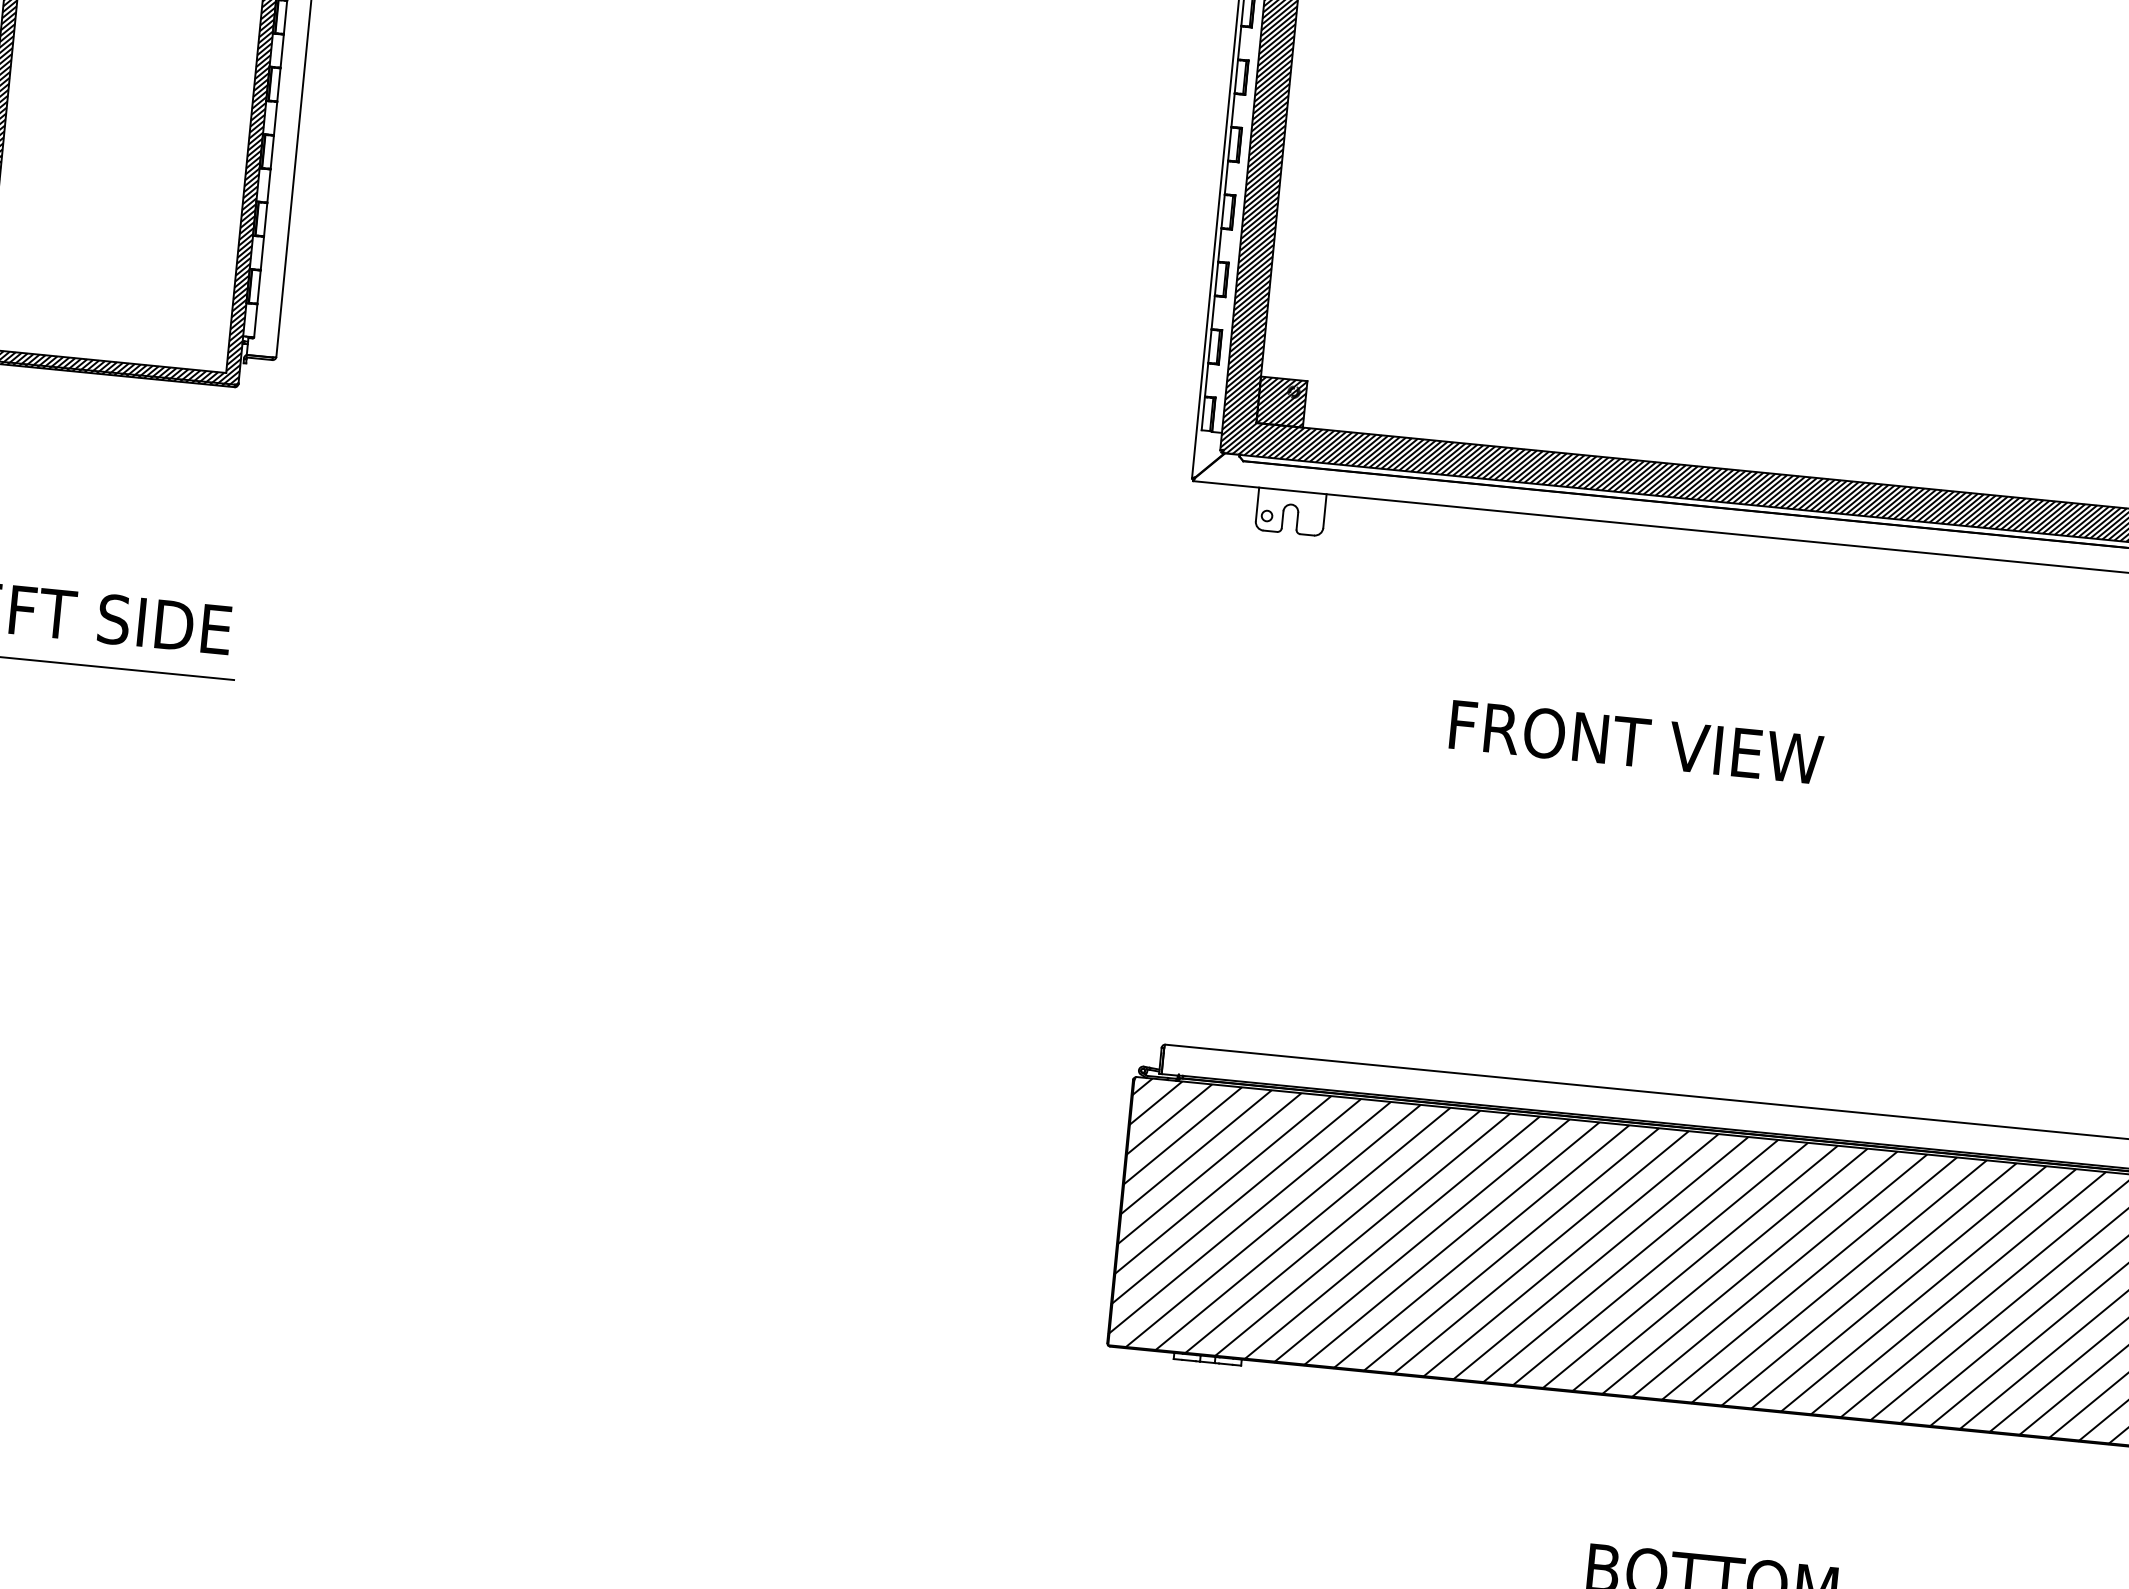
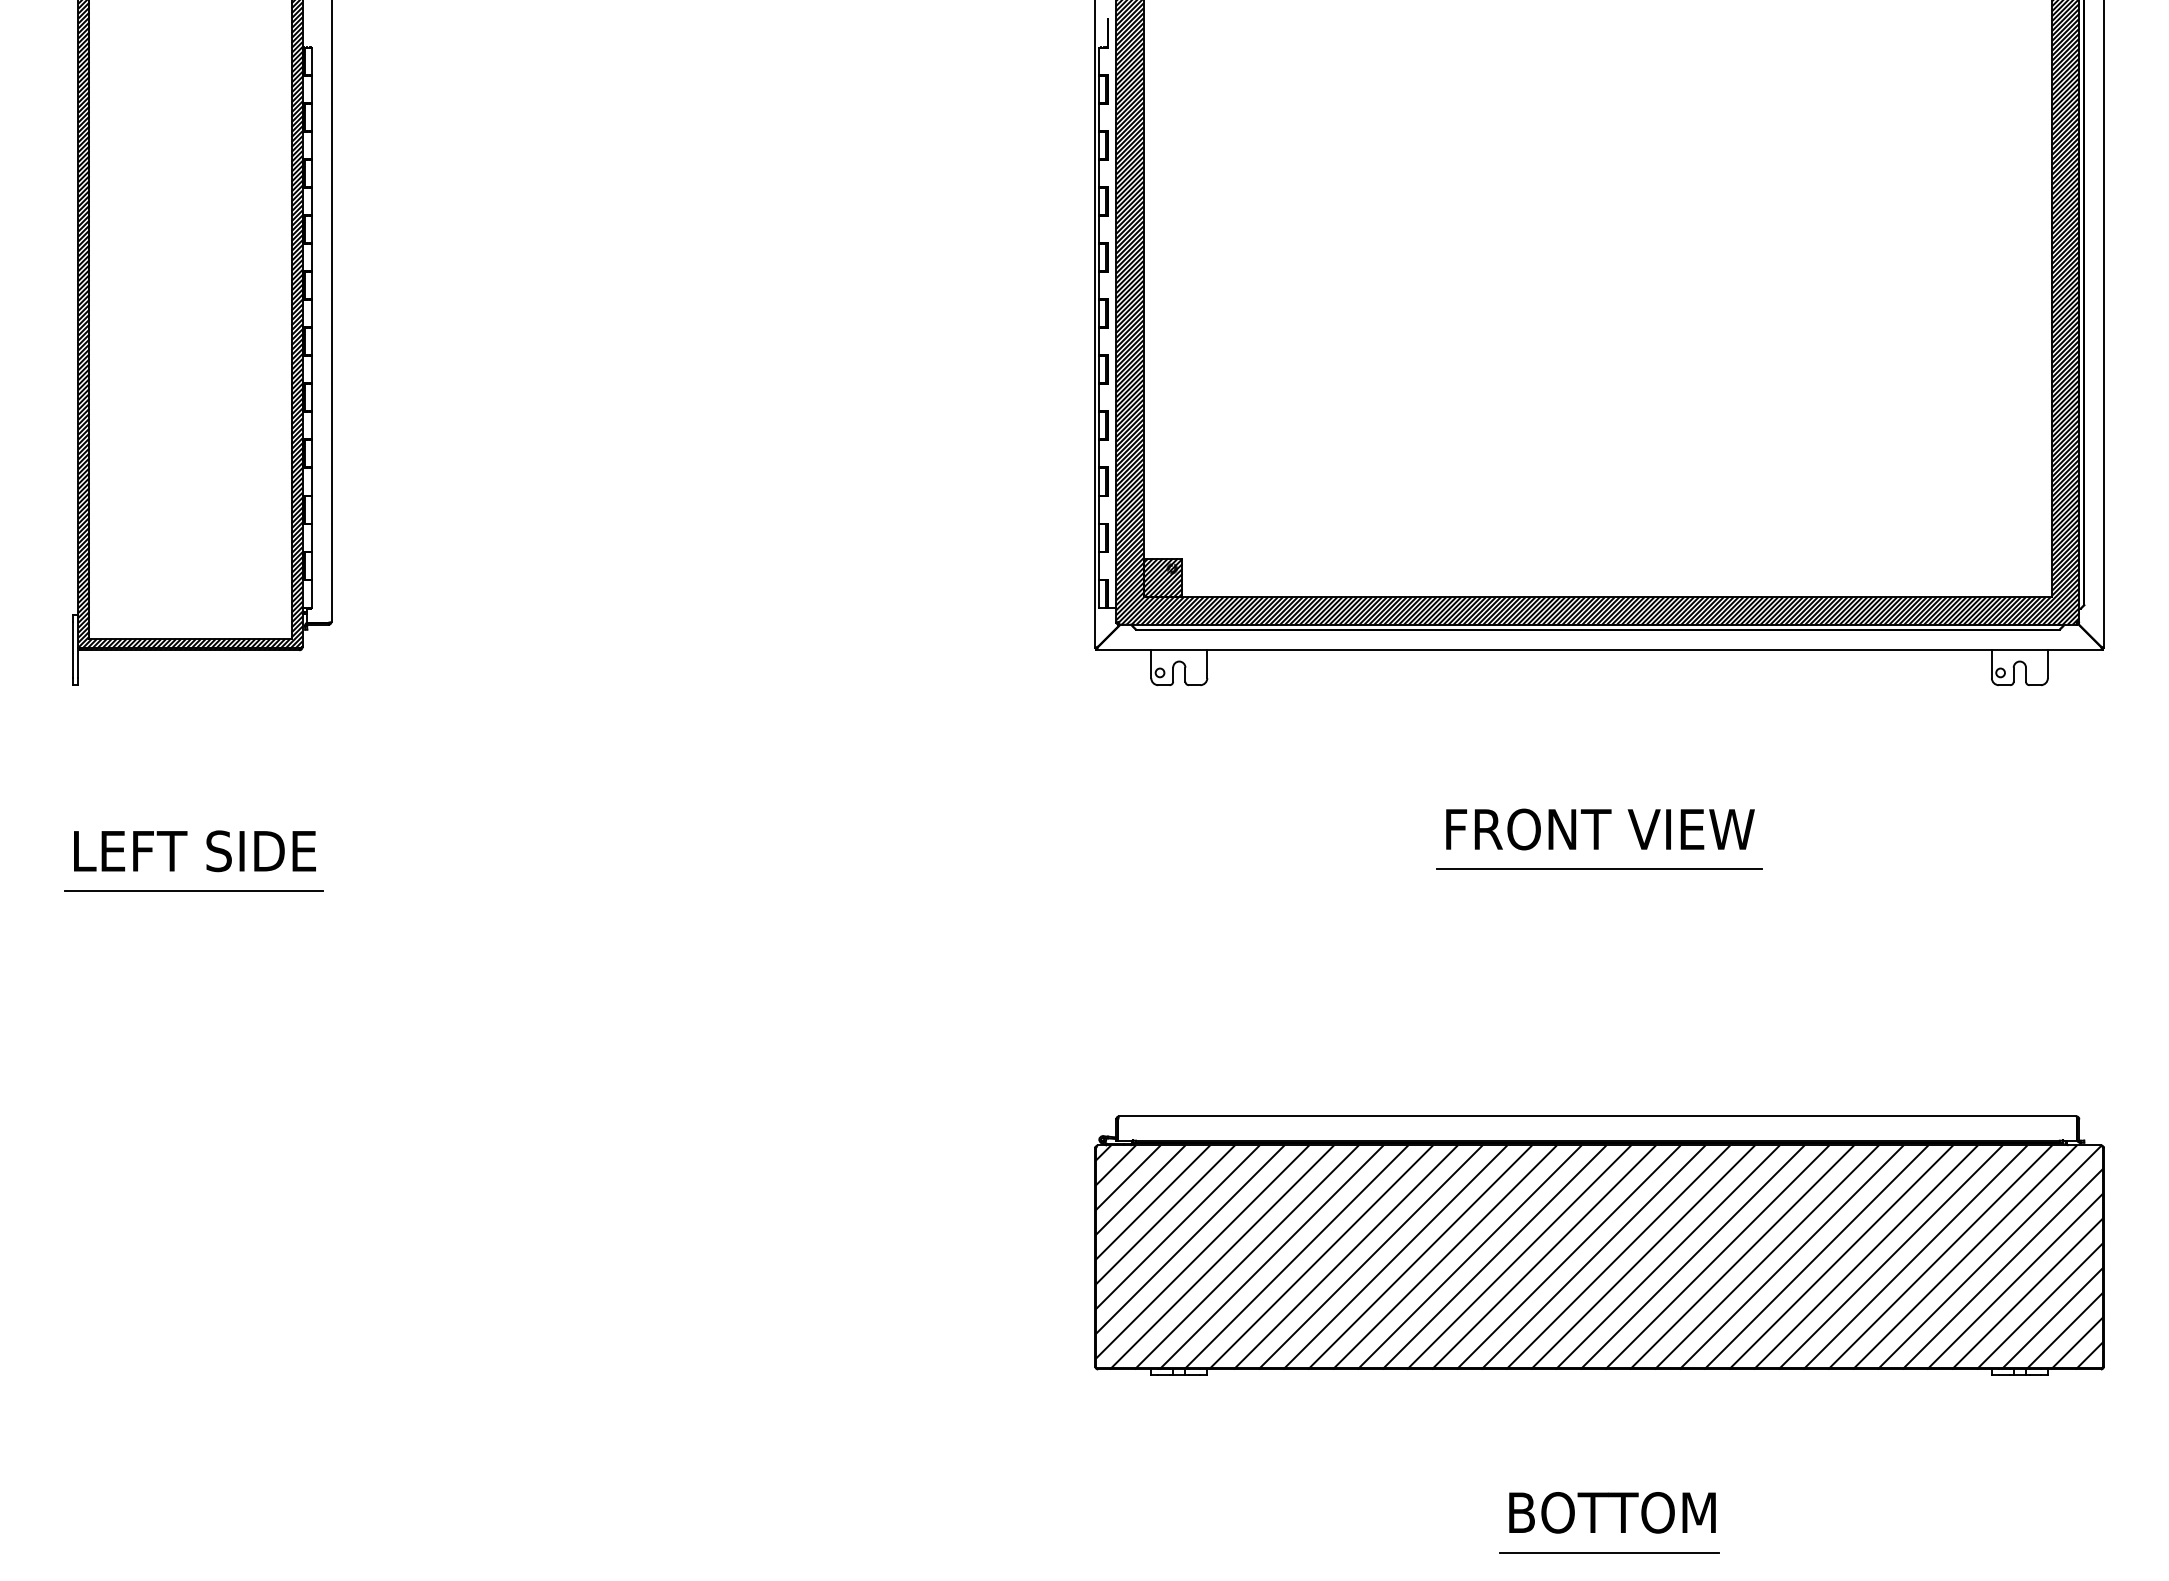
text: (1636, 742) -> (1600, 829), moved
line: (1772, 804) -> (1599, 869), added

